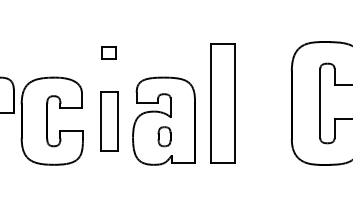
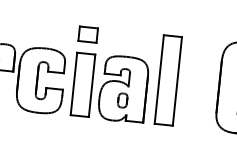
part: (108, 53) -> (87, 34), size x1.67
part: (108, 120) -> (82, 84), size x1.43

